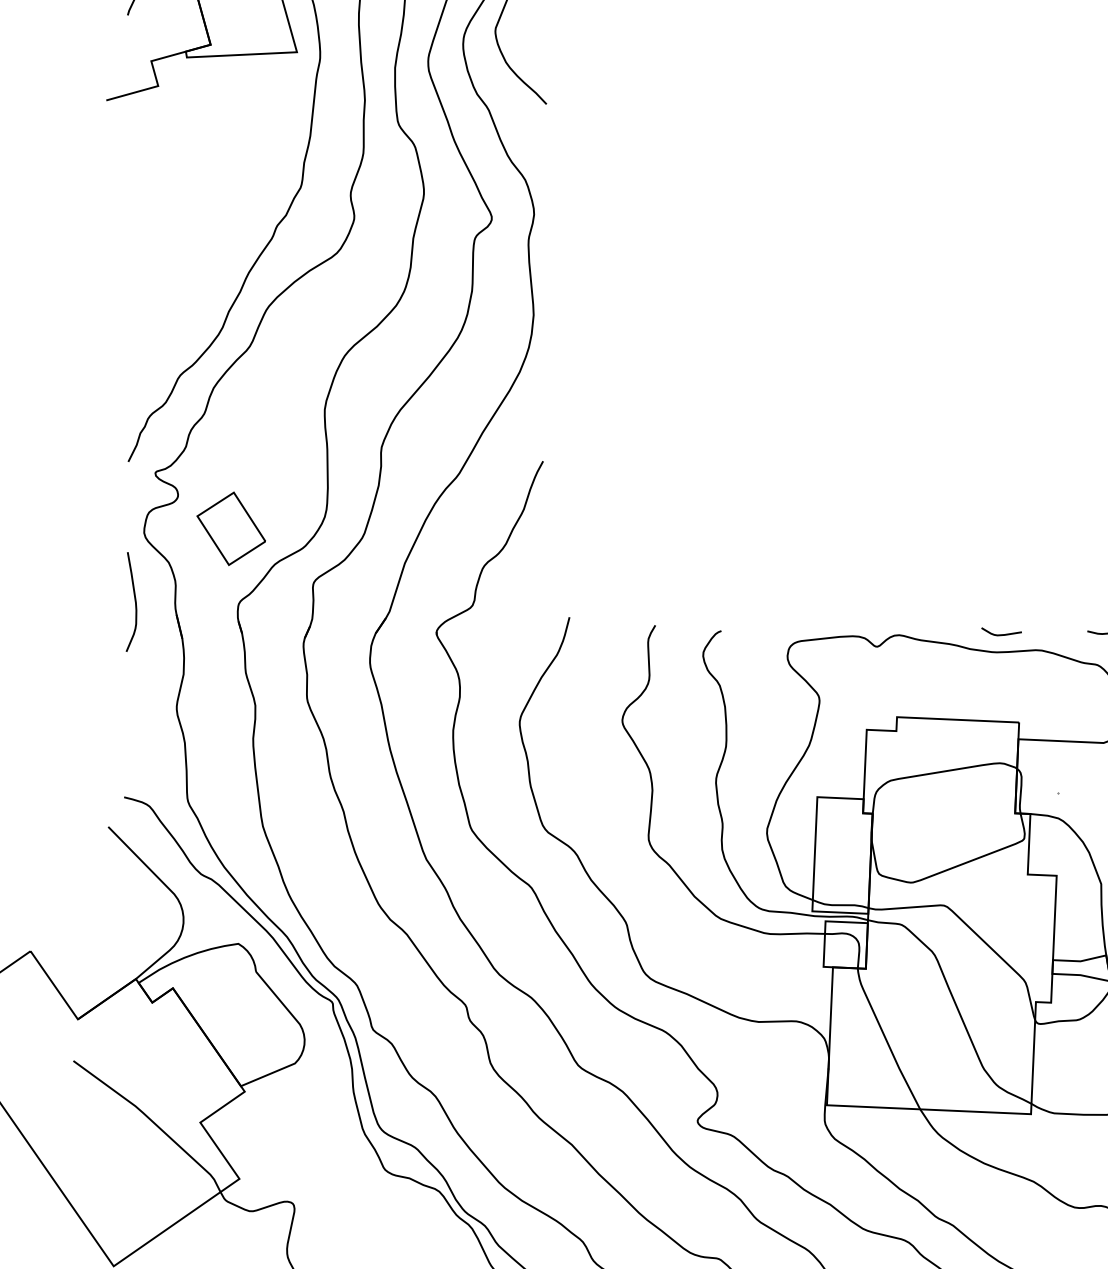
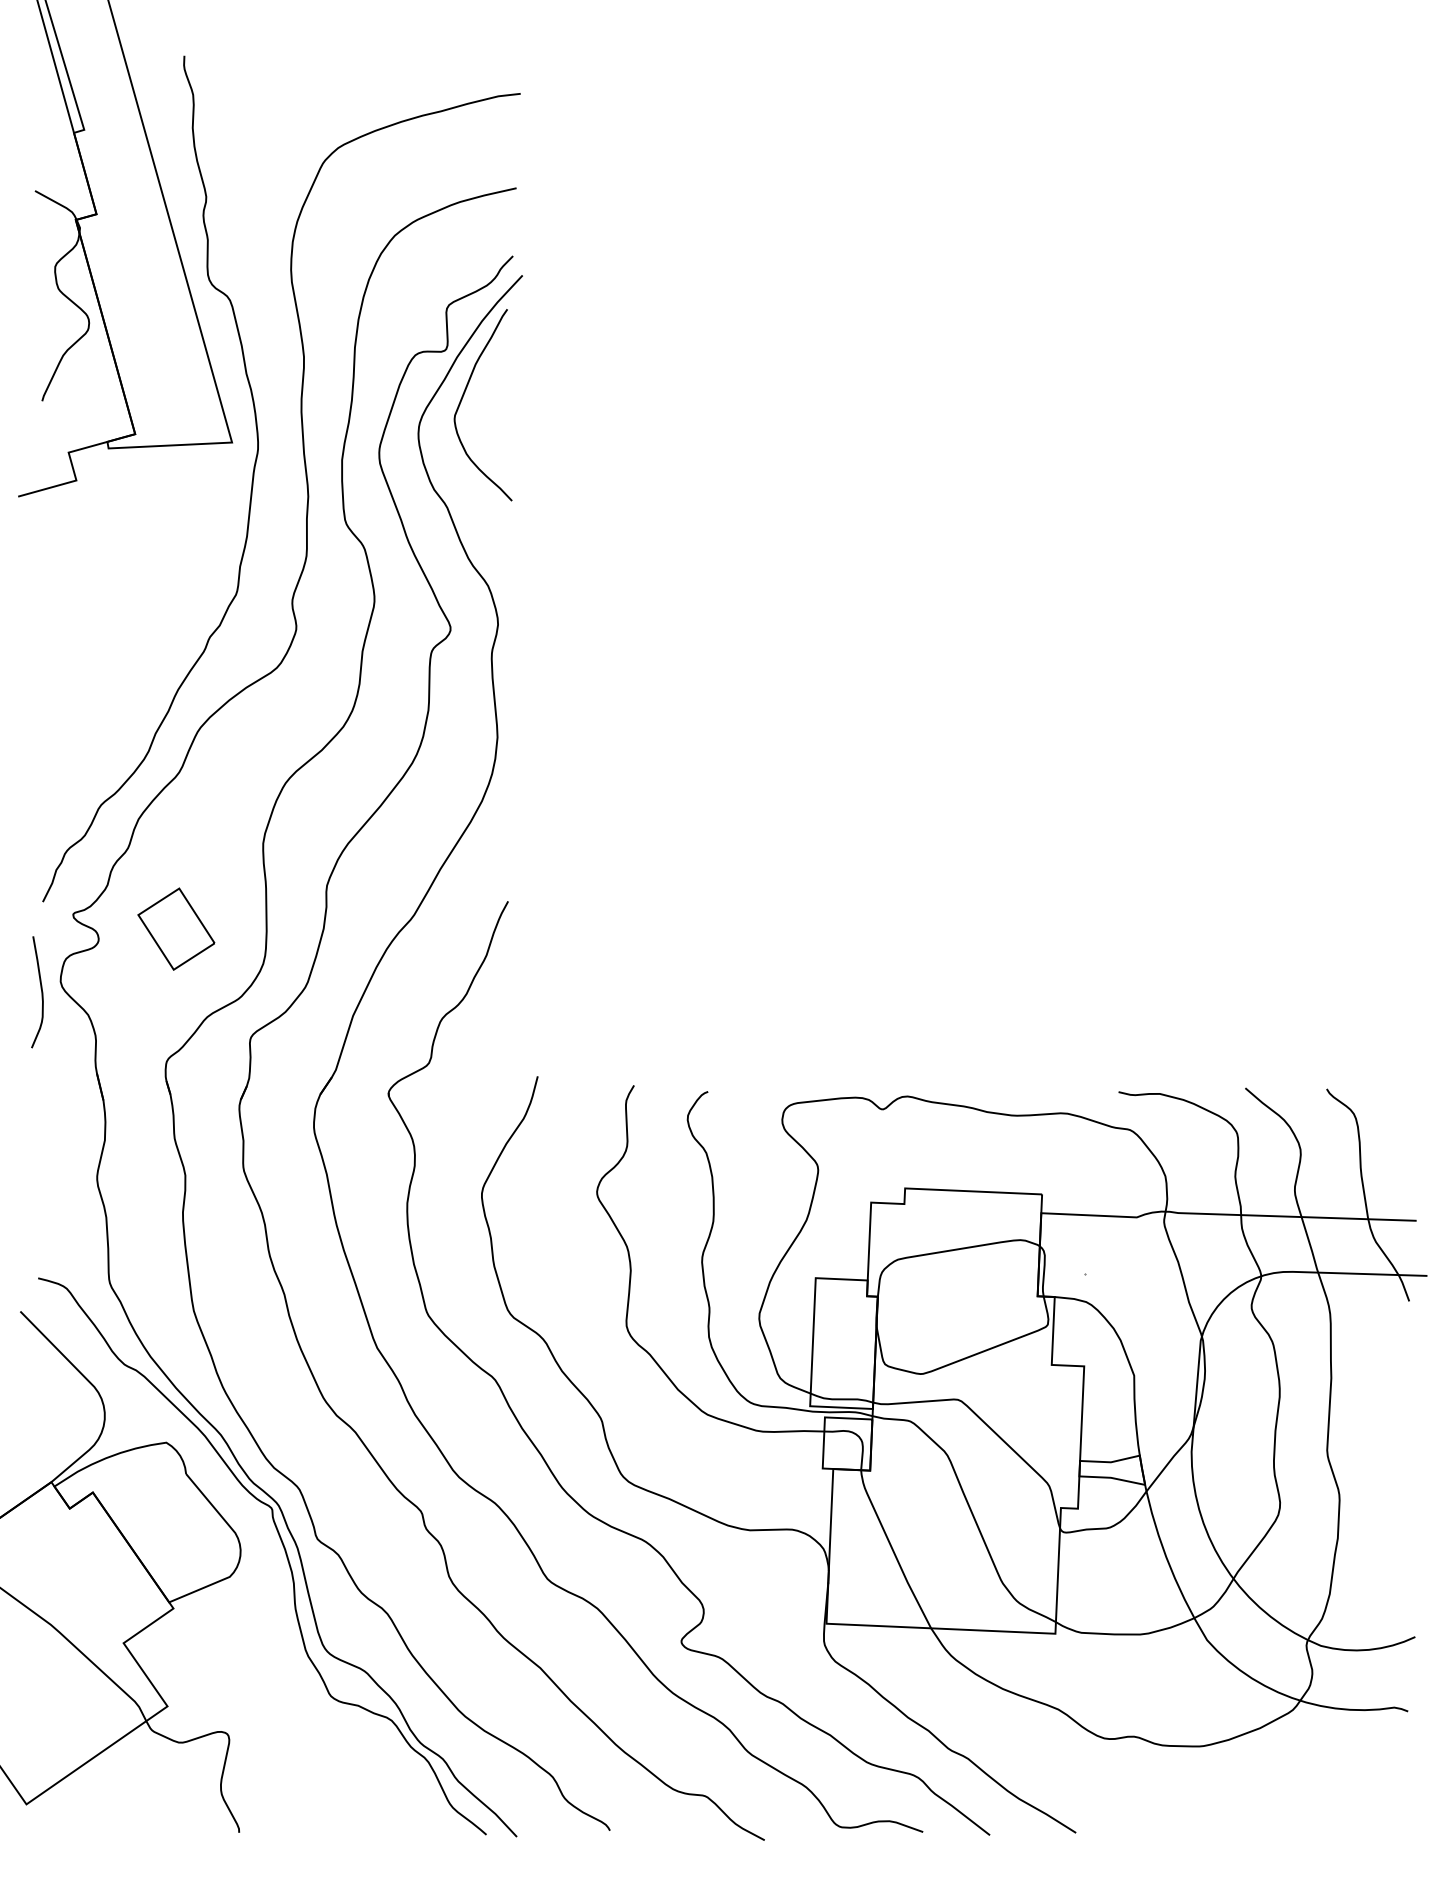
part: (231, 528) -> (176, 928), moved
curve: (135, 602) -> (41, 992), moved
curve: (1001, 634) -> (1022, 1095), removed

